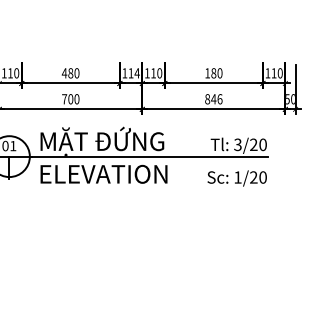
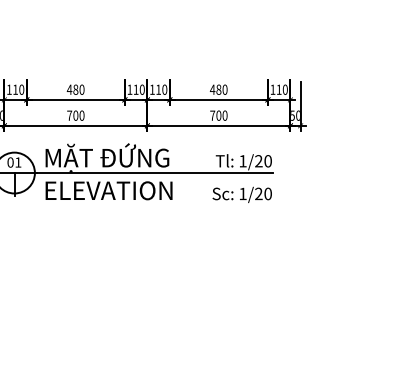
text: (137, 73) -> (142, 89), 114 -> 110
text: (207, 73) -> (212, 89), 180 -> 480
text: (213, 99) -> (218, 115), 846 -> 700
text: (237, 145) -> (242, 161), 3/20 -> 1/20

